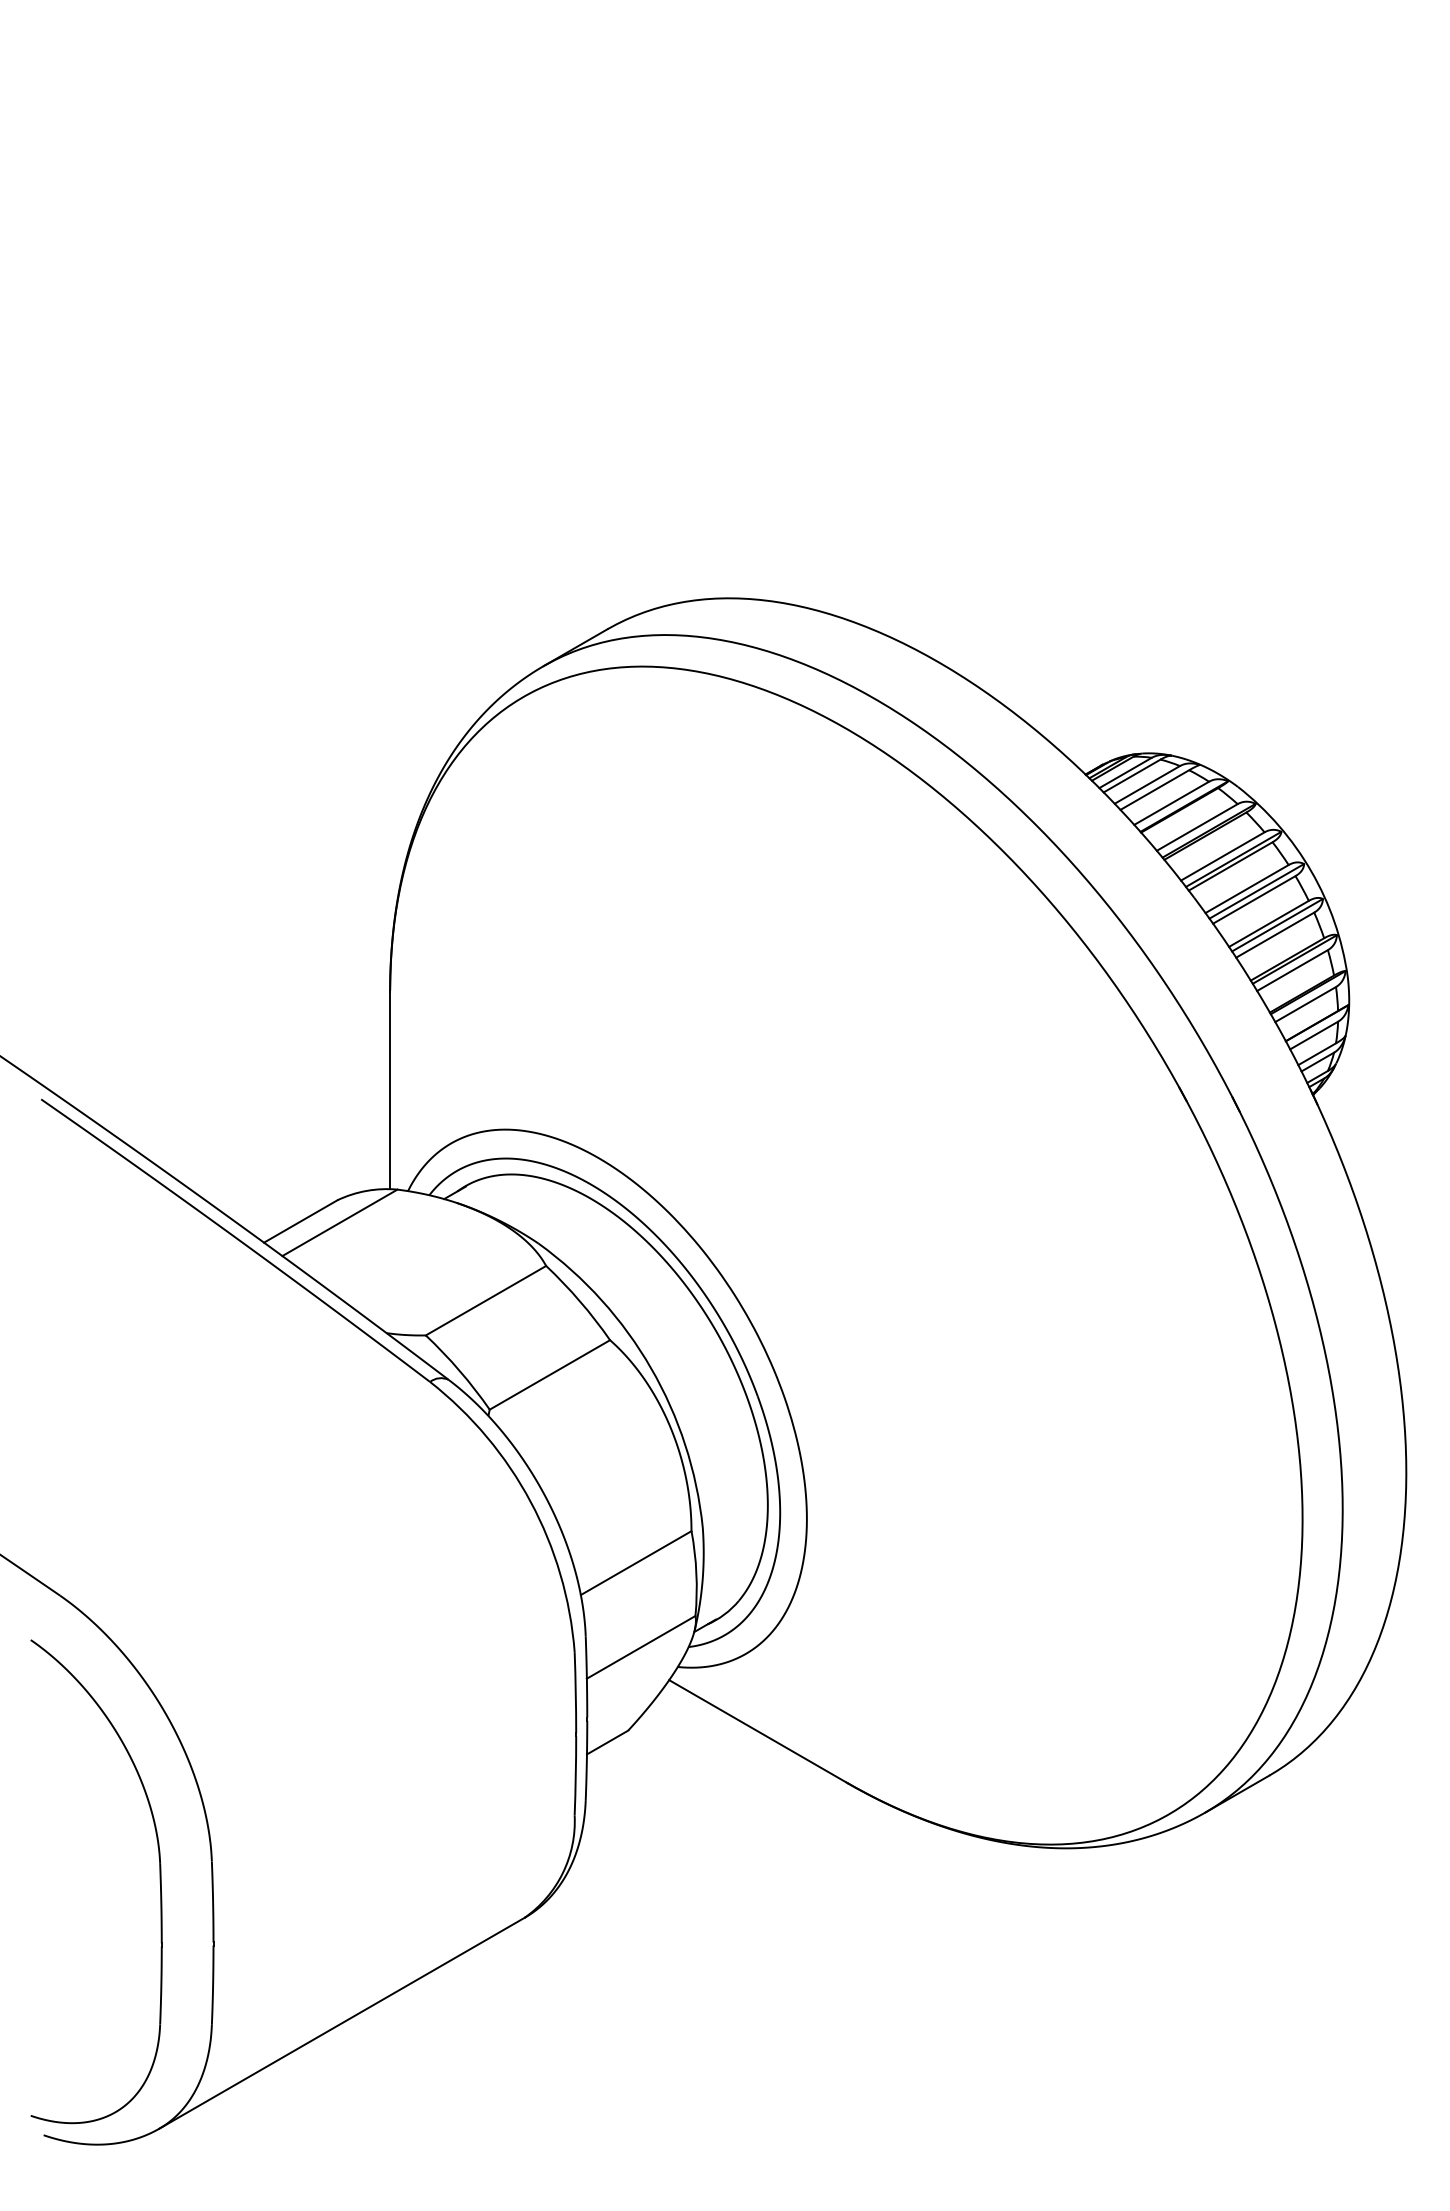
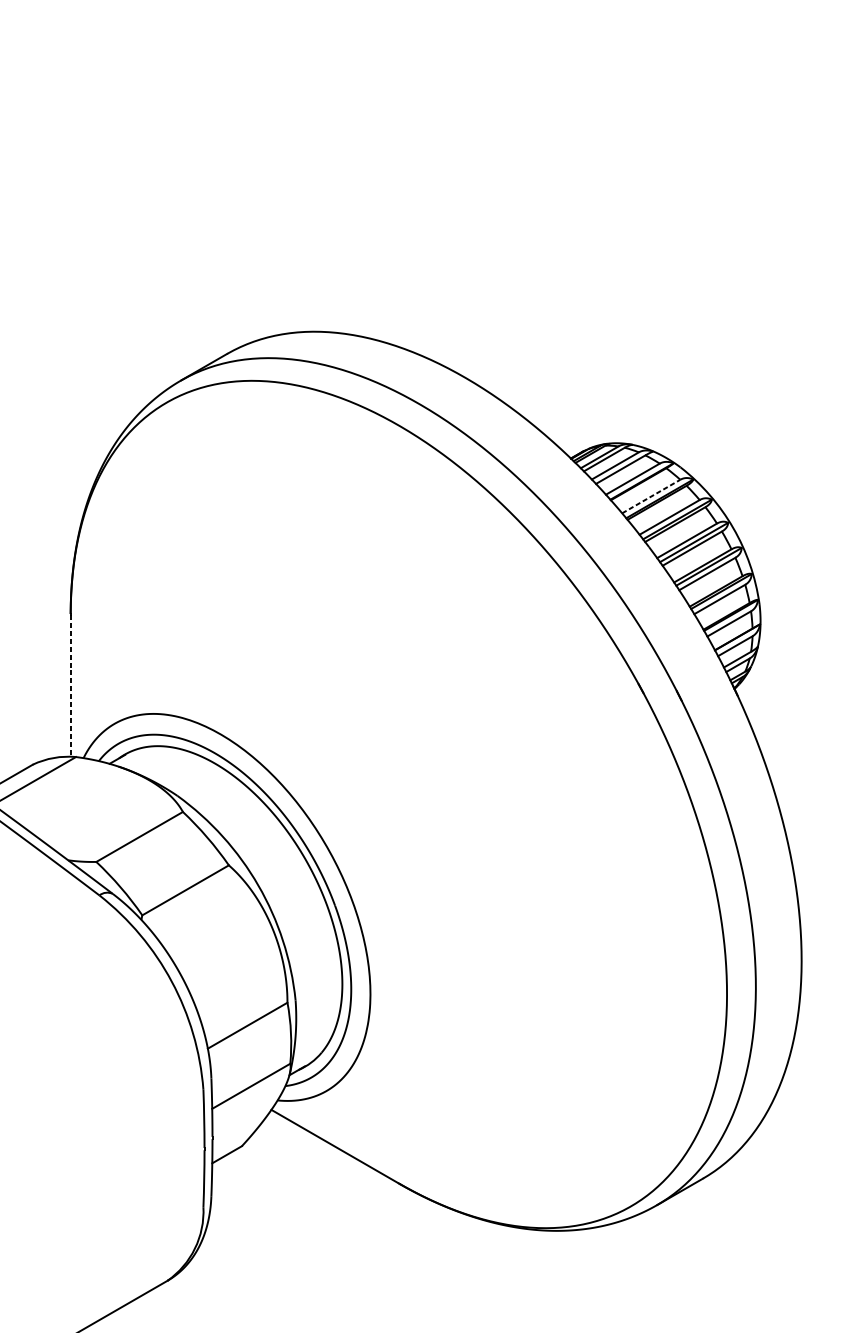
line: (1197, 827) -> (651, 496), solid -> dashed
line: (390, 1090) -> (70, 685), solid -> dashed

